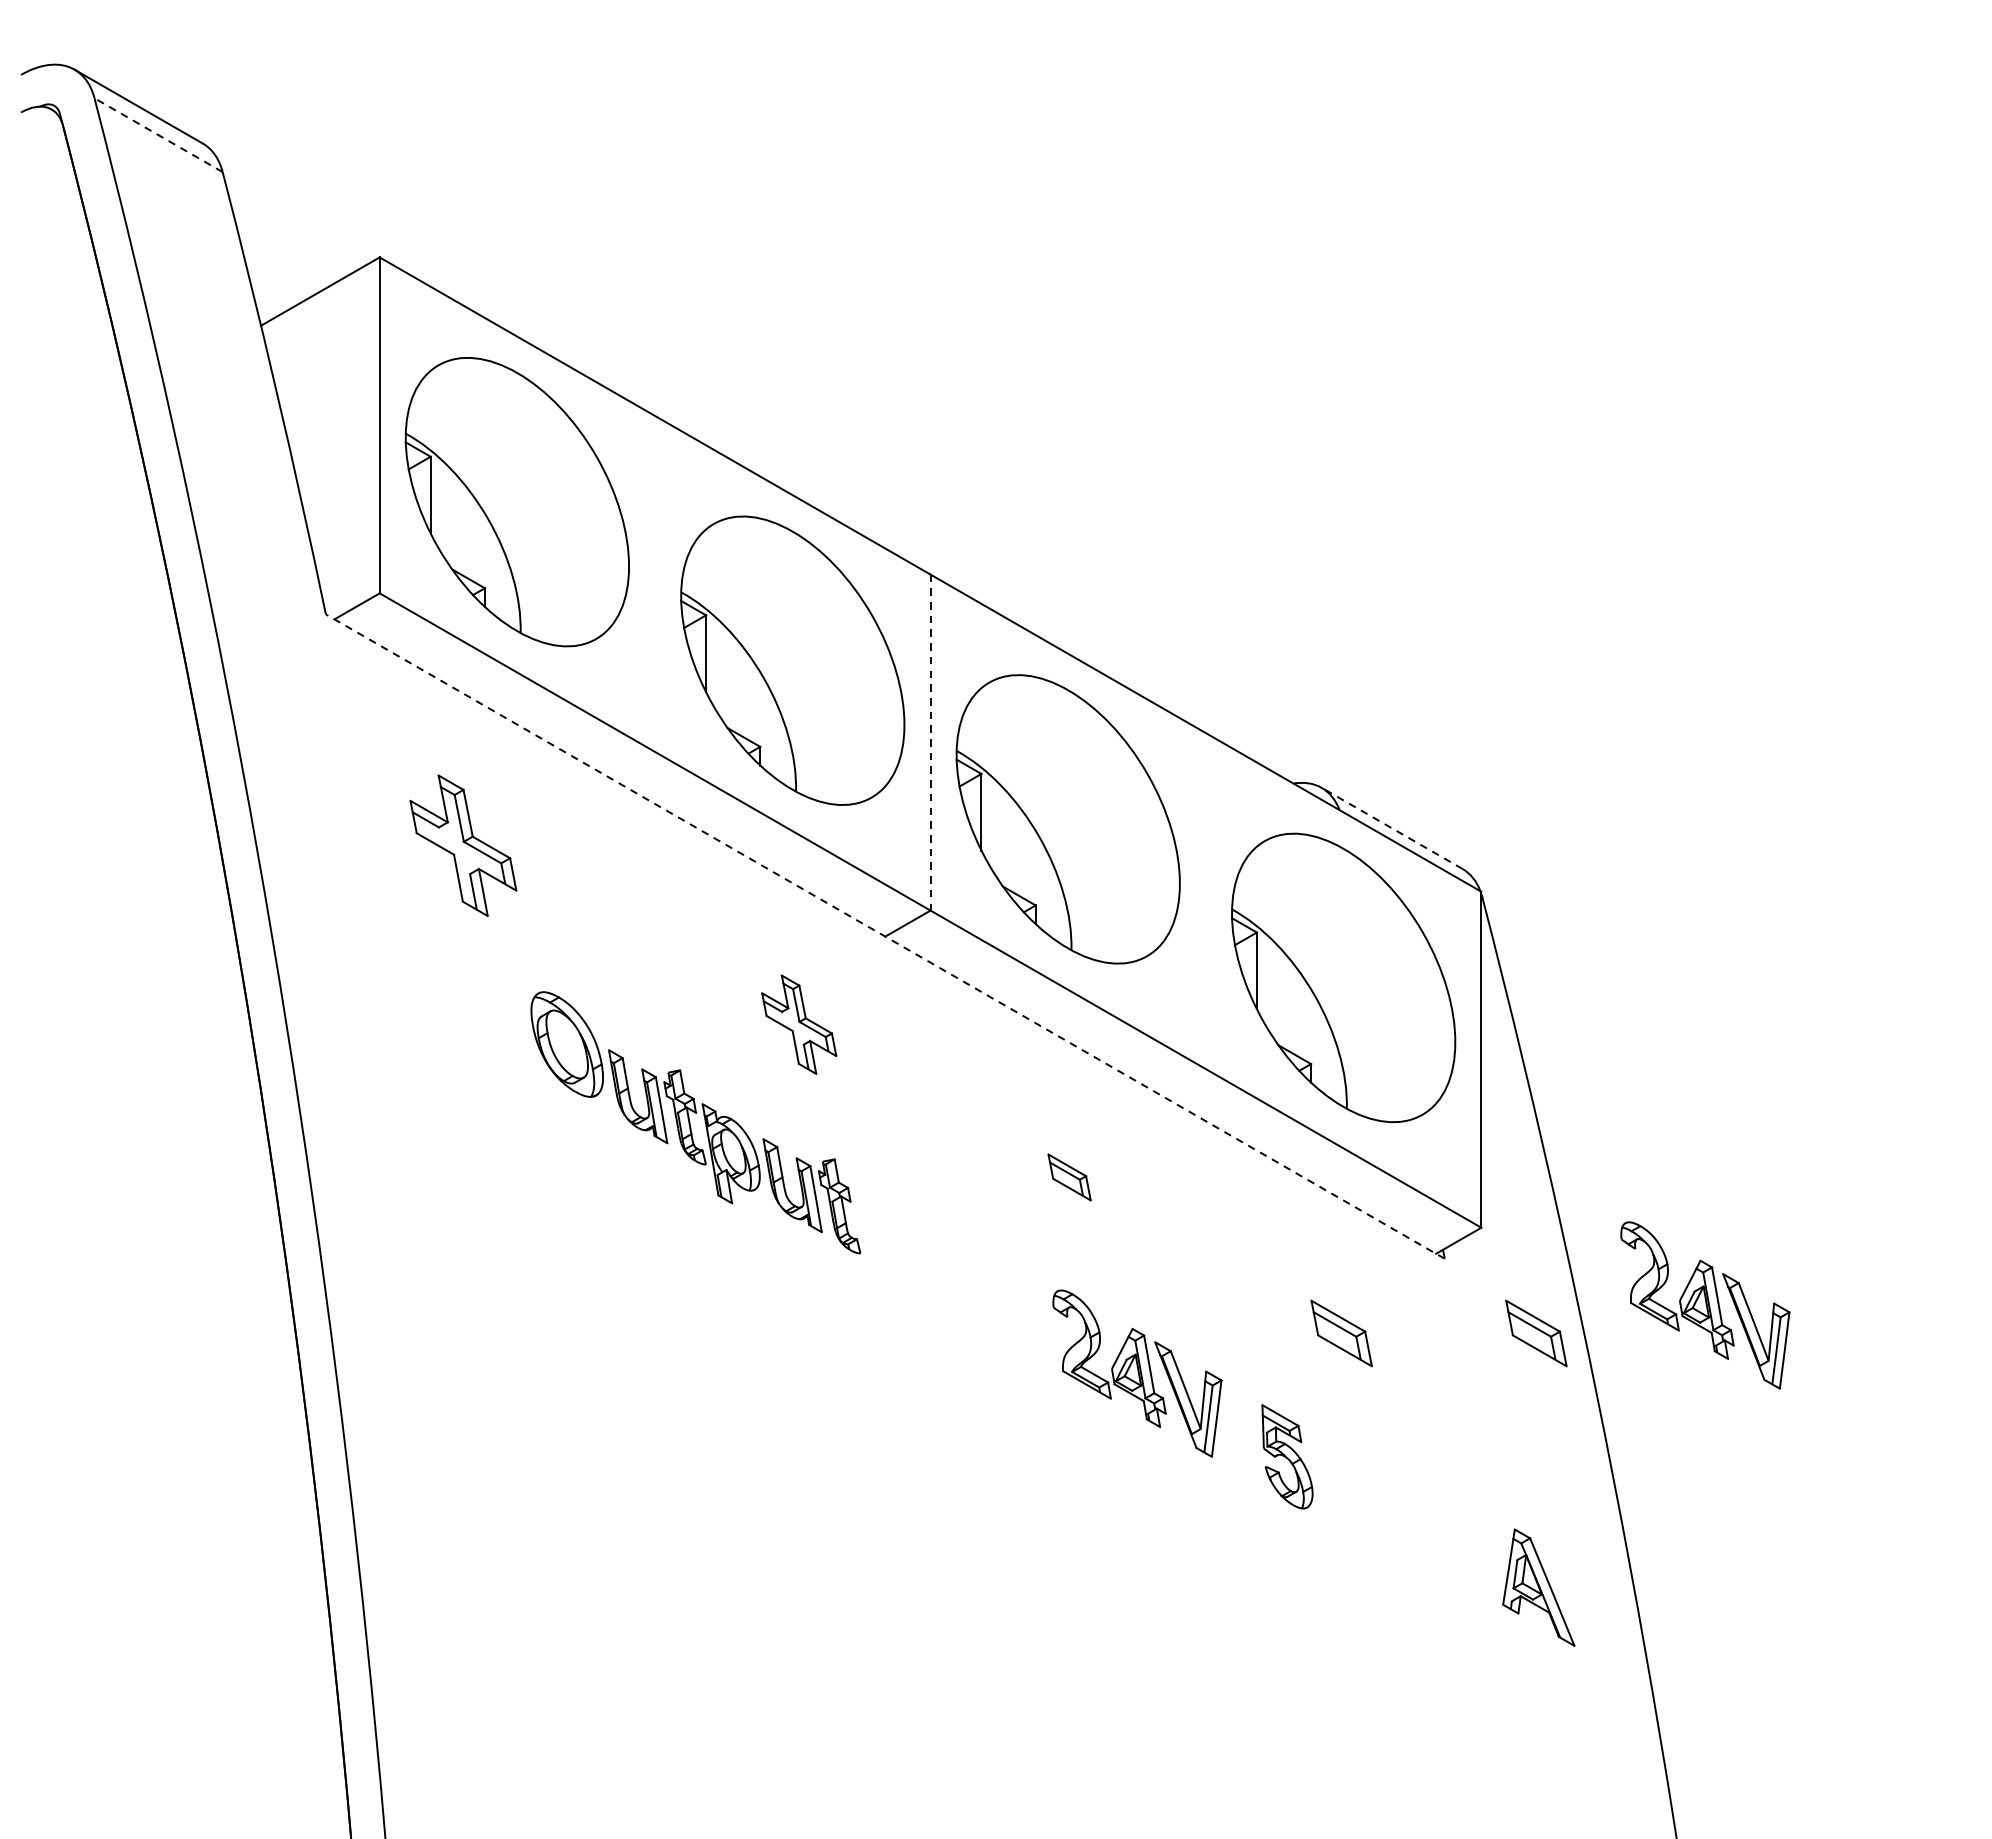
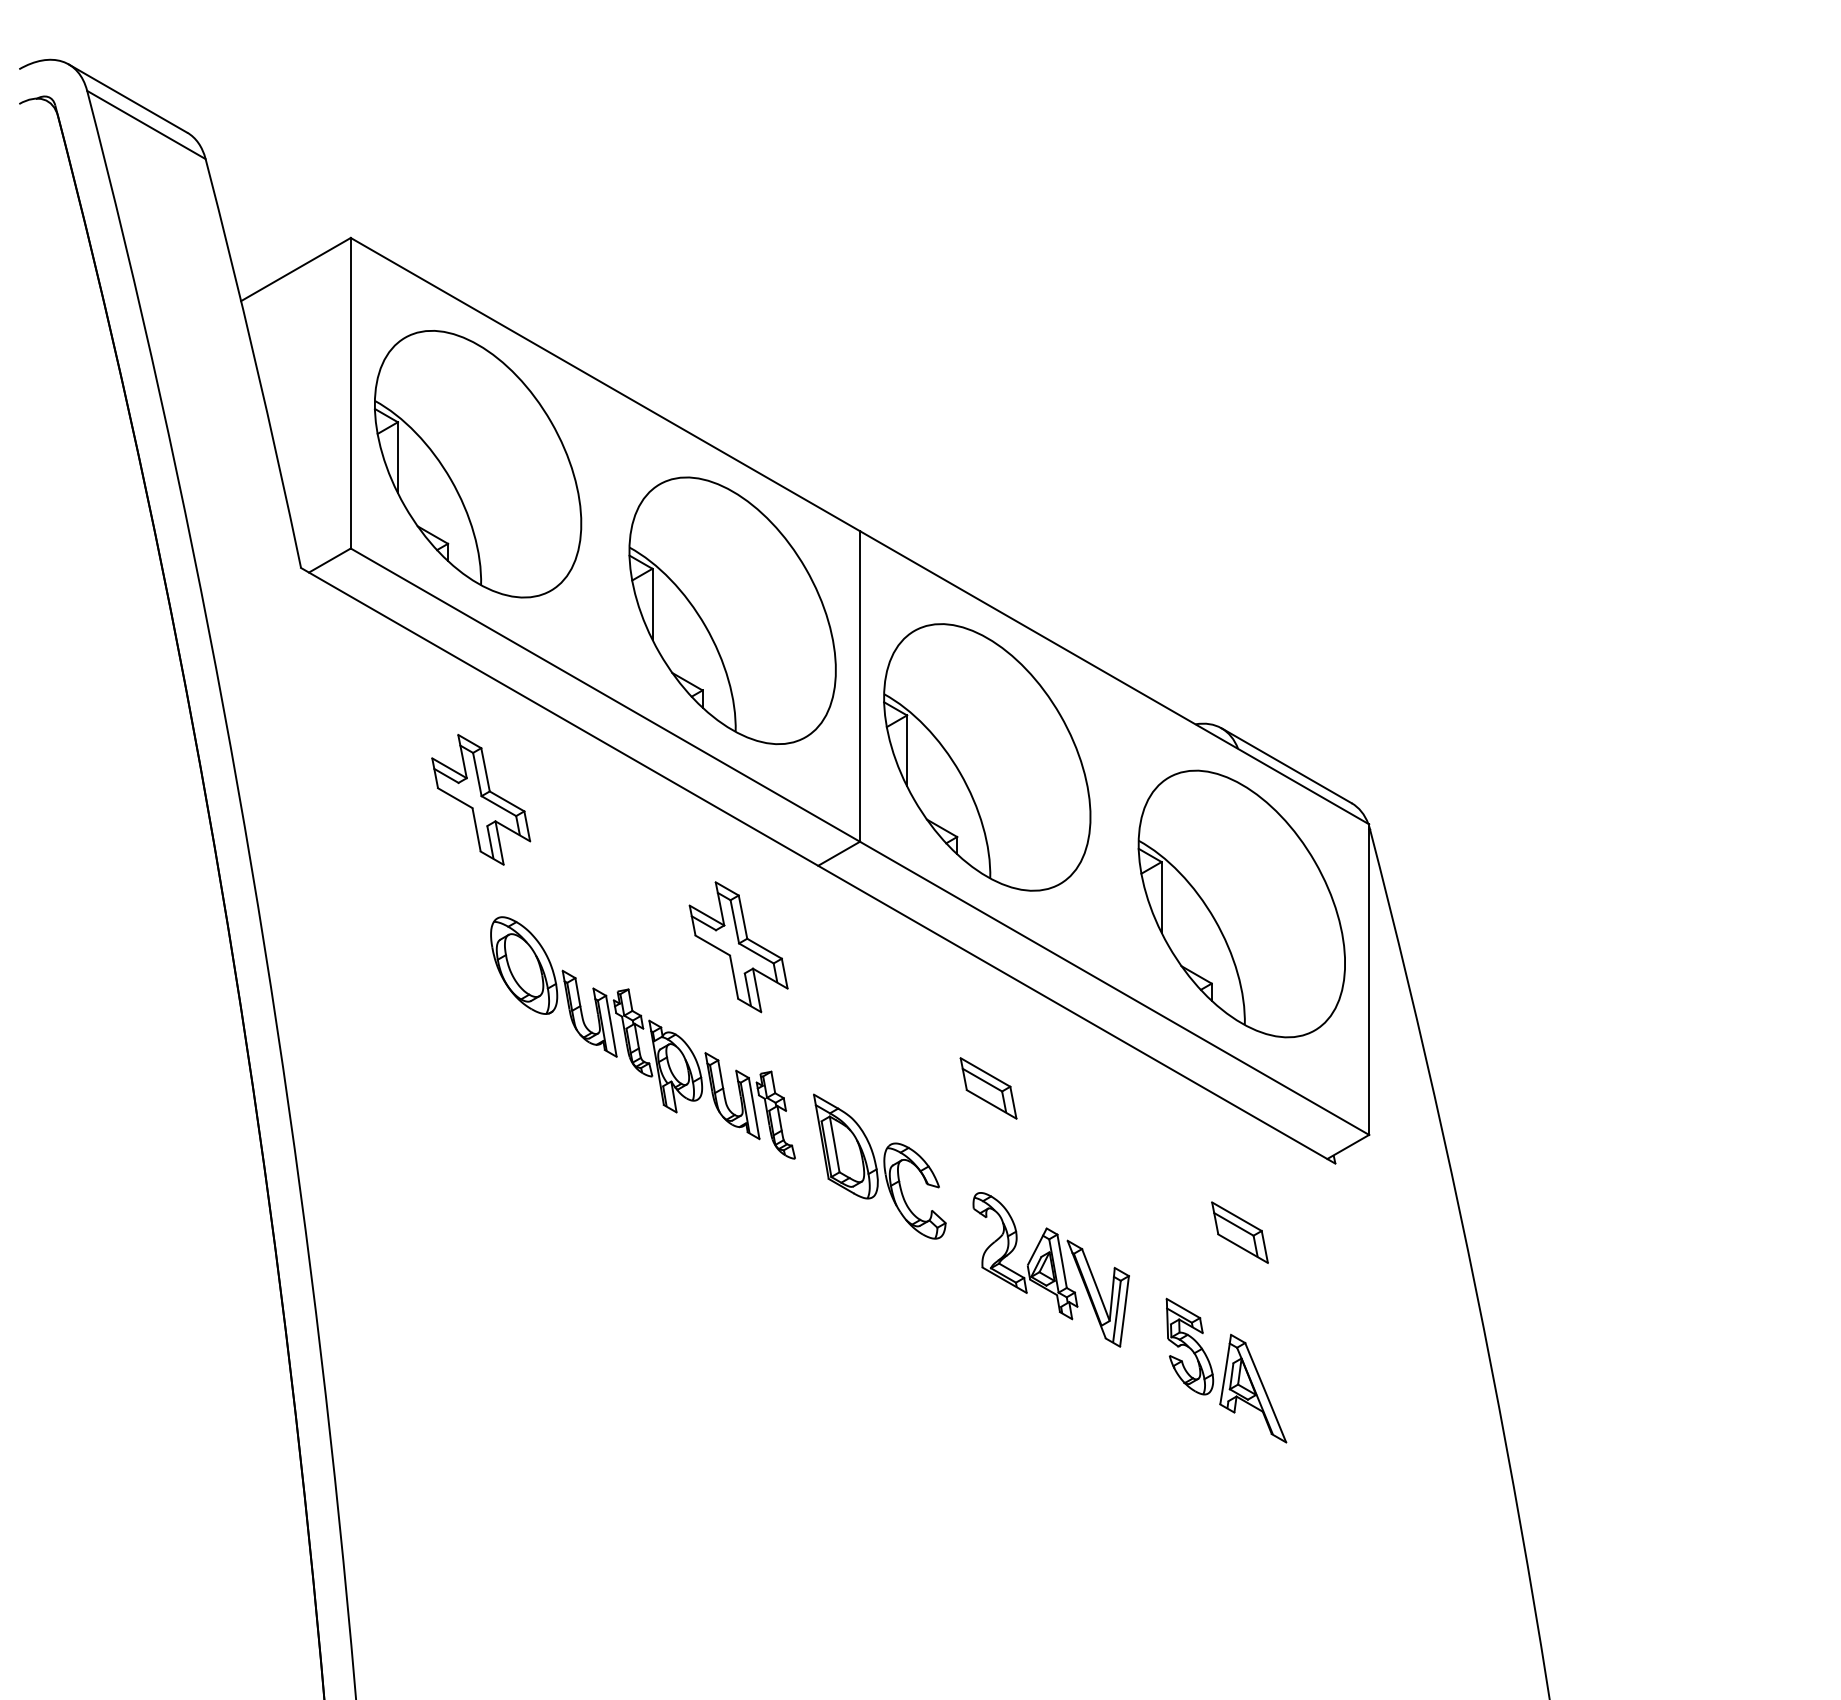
line: (158, 134) -> (146, 124), dashed -> solid
line: (931, 742) -> (860, 686), dashed -> solid
line: (1391, 828) -> (1286, 765), dashed -> solid
part: (463, 845) -> (481, 799), moved
line: (885, 936) -> (818, 865), dashed -> solid
part: (799, 1024) -> (738, 947), size x1.43
part: (1069, 1177) -> (988, 1088), size x1.43
part: (951, 1261) -> (879, 1166), added
part: (1704, 1305) -> (1575, 1206), removed
part: (1535, 1333) -> (1419, 1232), removed
part: (1539, 1587) -> (1253, 1388), moved

